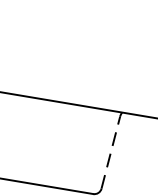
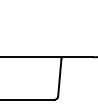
line: (110, 151) -> (59, 77), dashed -> solid

